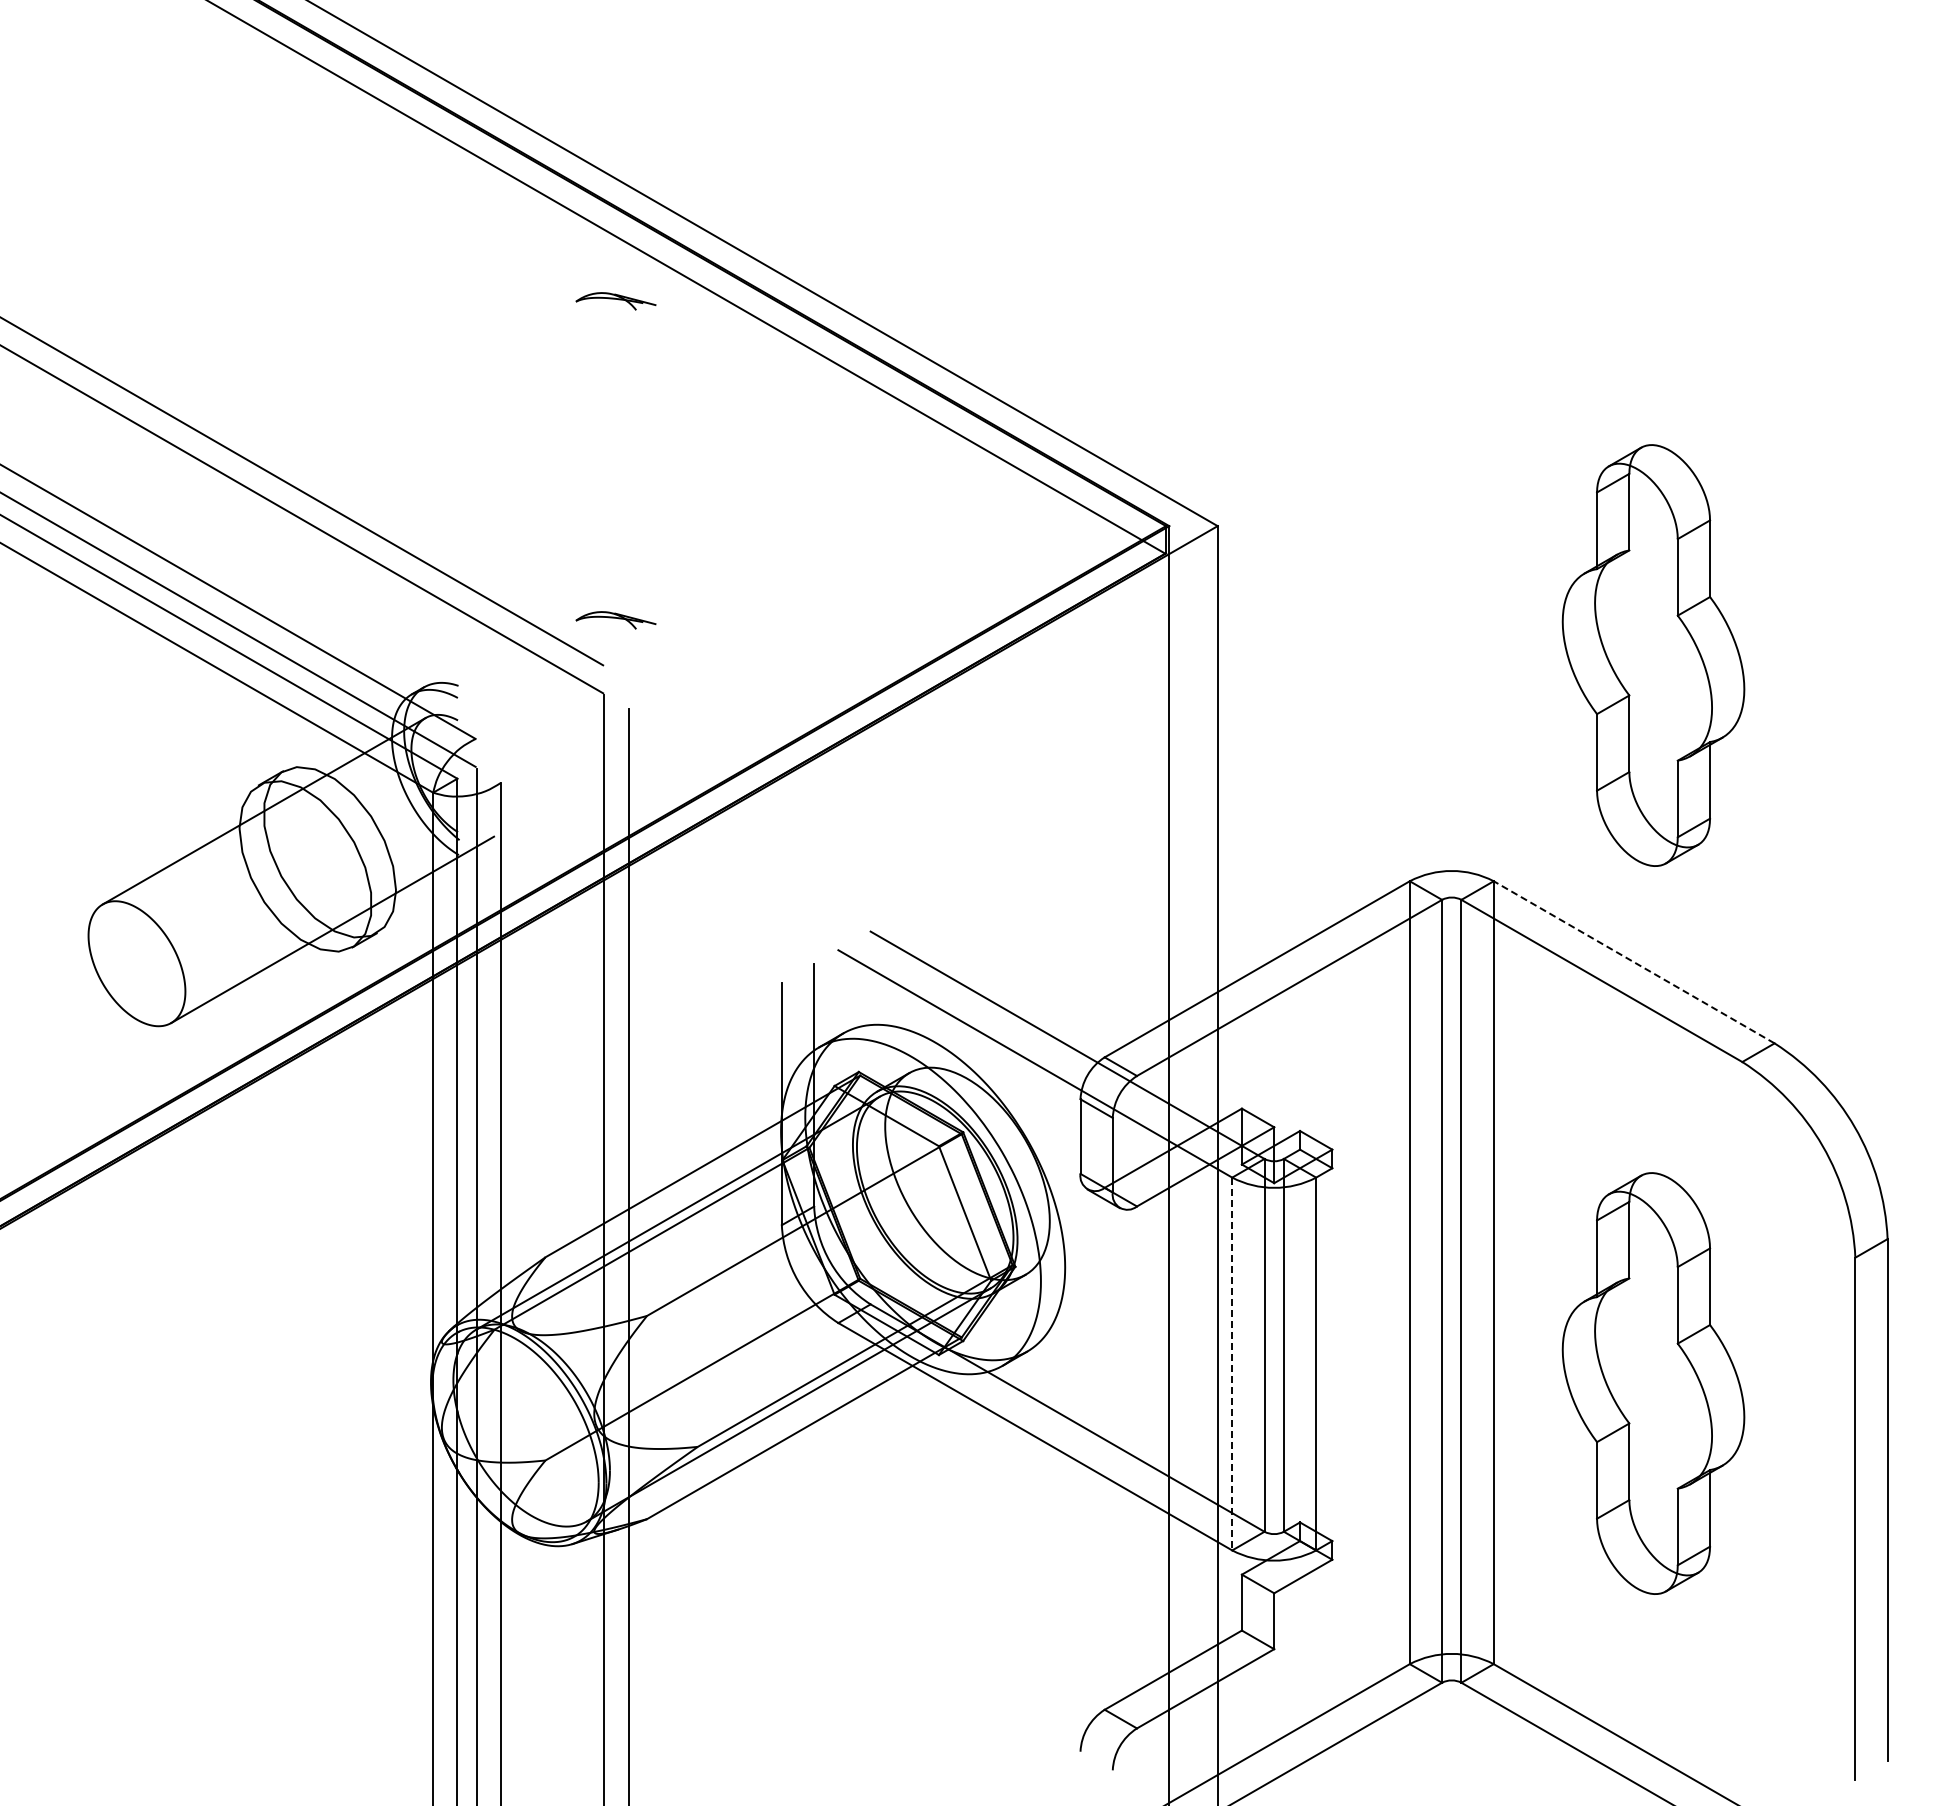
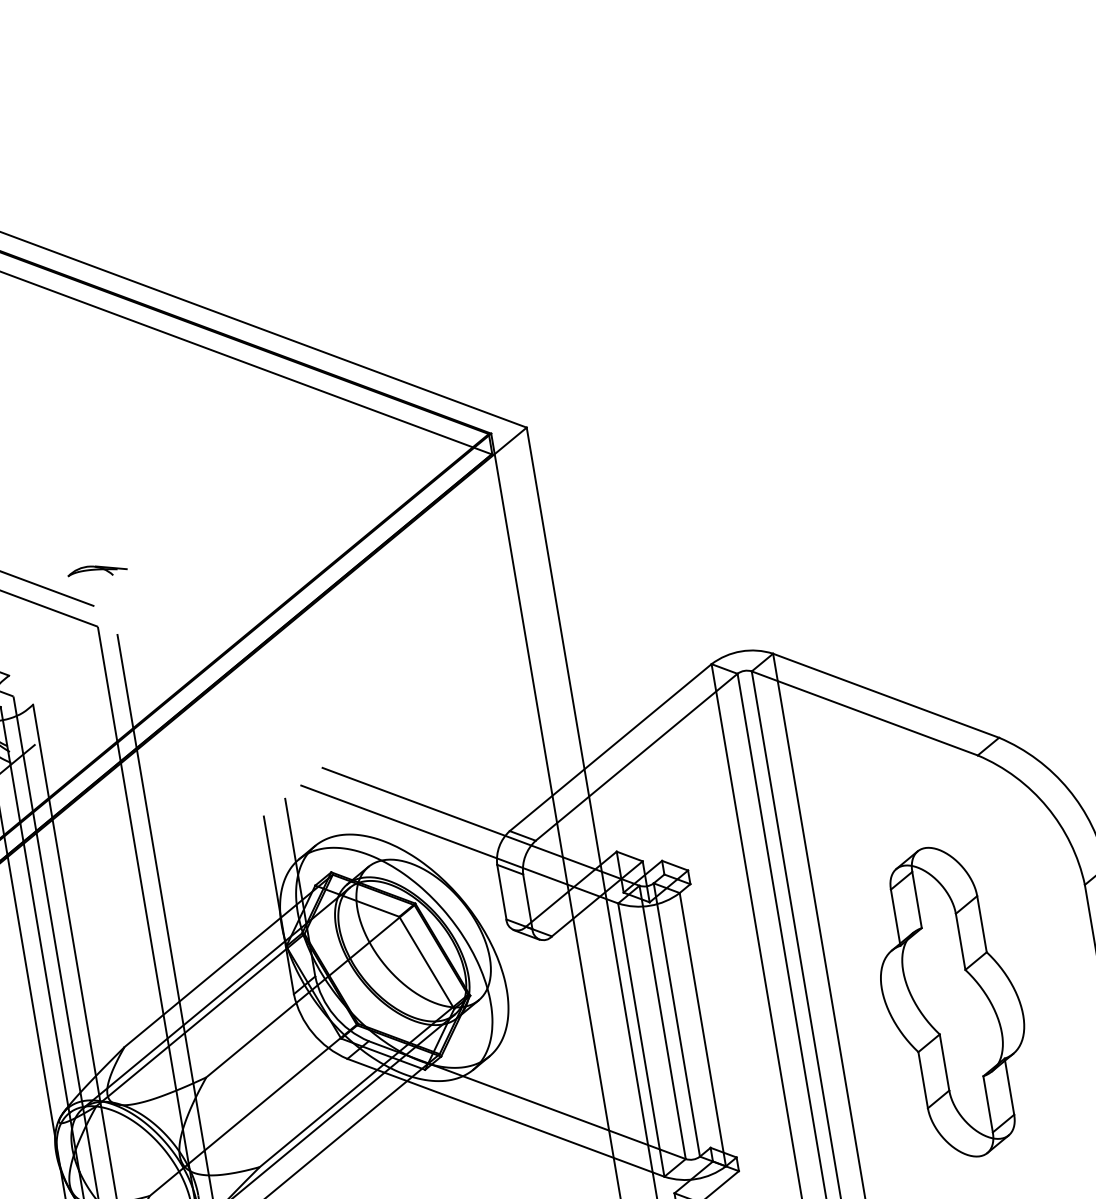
part: (615, 301) -> (57, 337), removed
part: (1653, 655) -> (862, 468), removed
line: (1633, 962) -> (885, 695), dashed -> solid
line: (1232, 1364) -> (641, 1040), dashed -> solid

